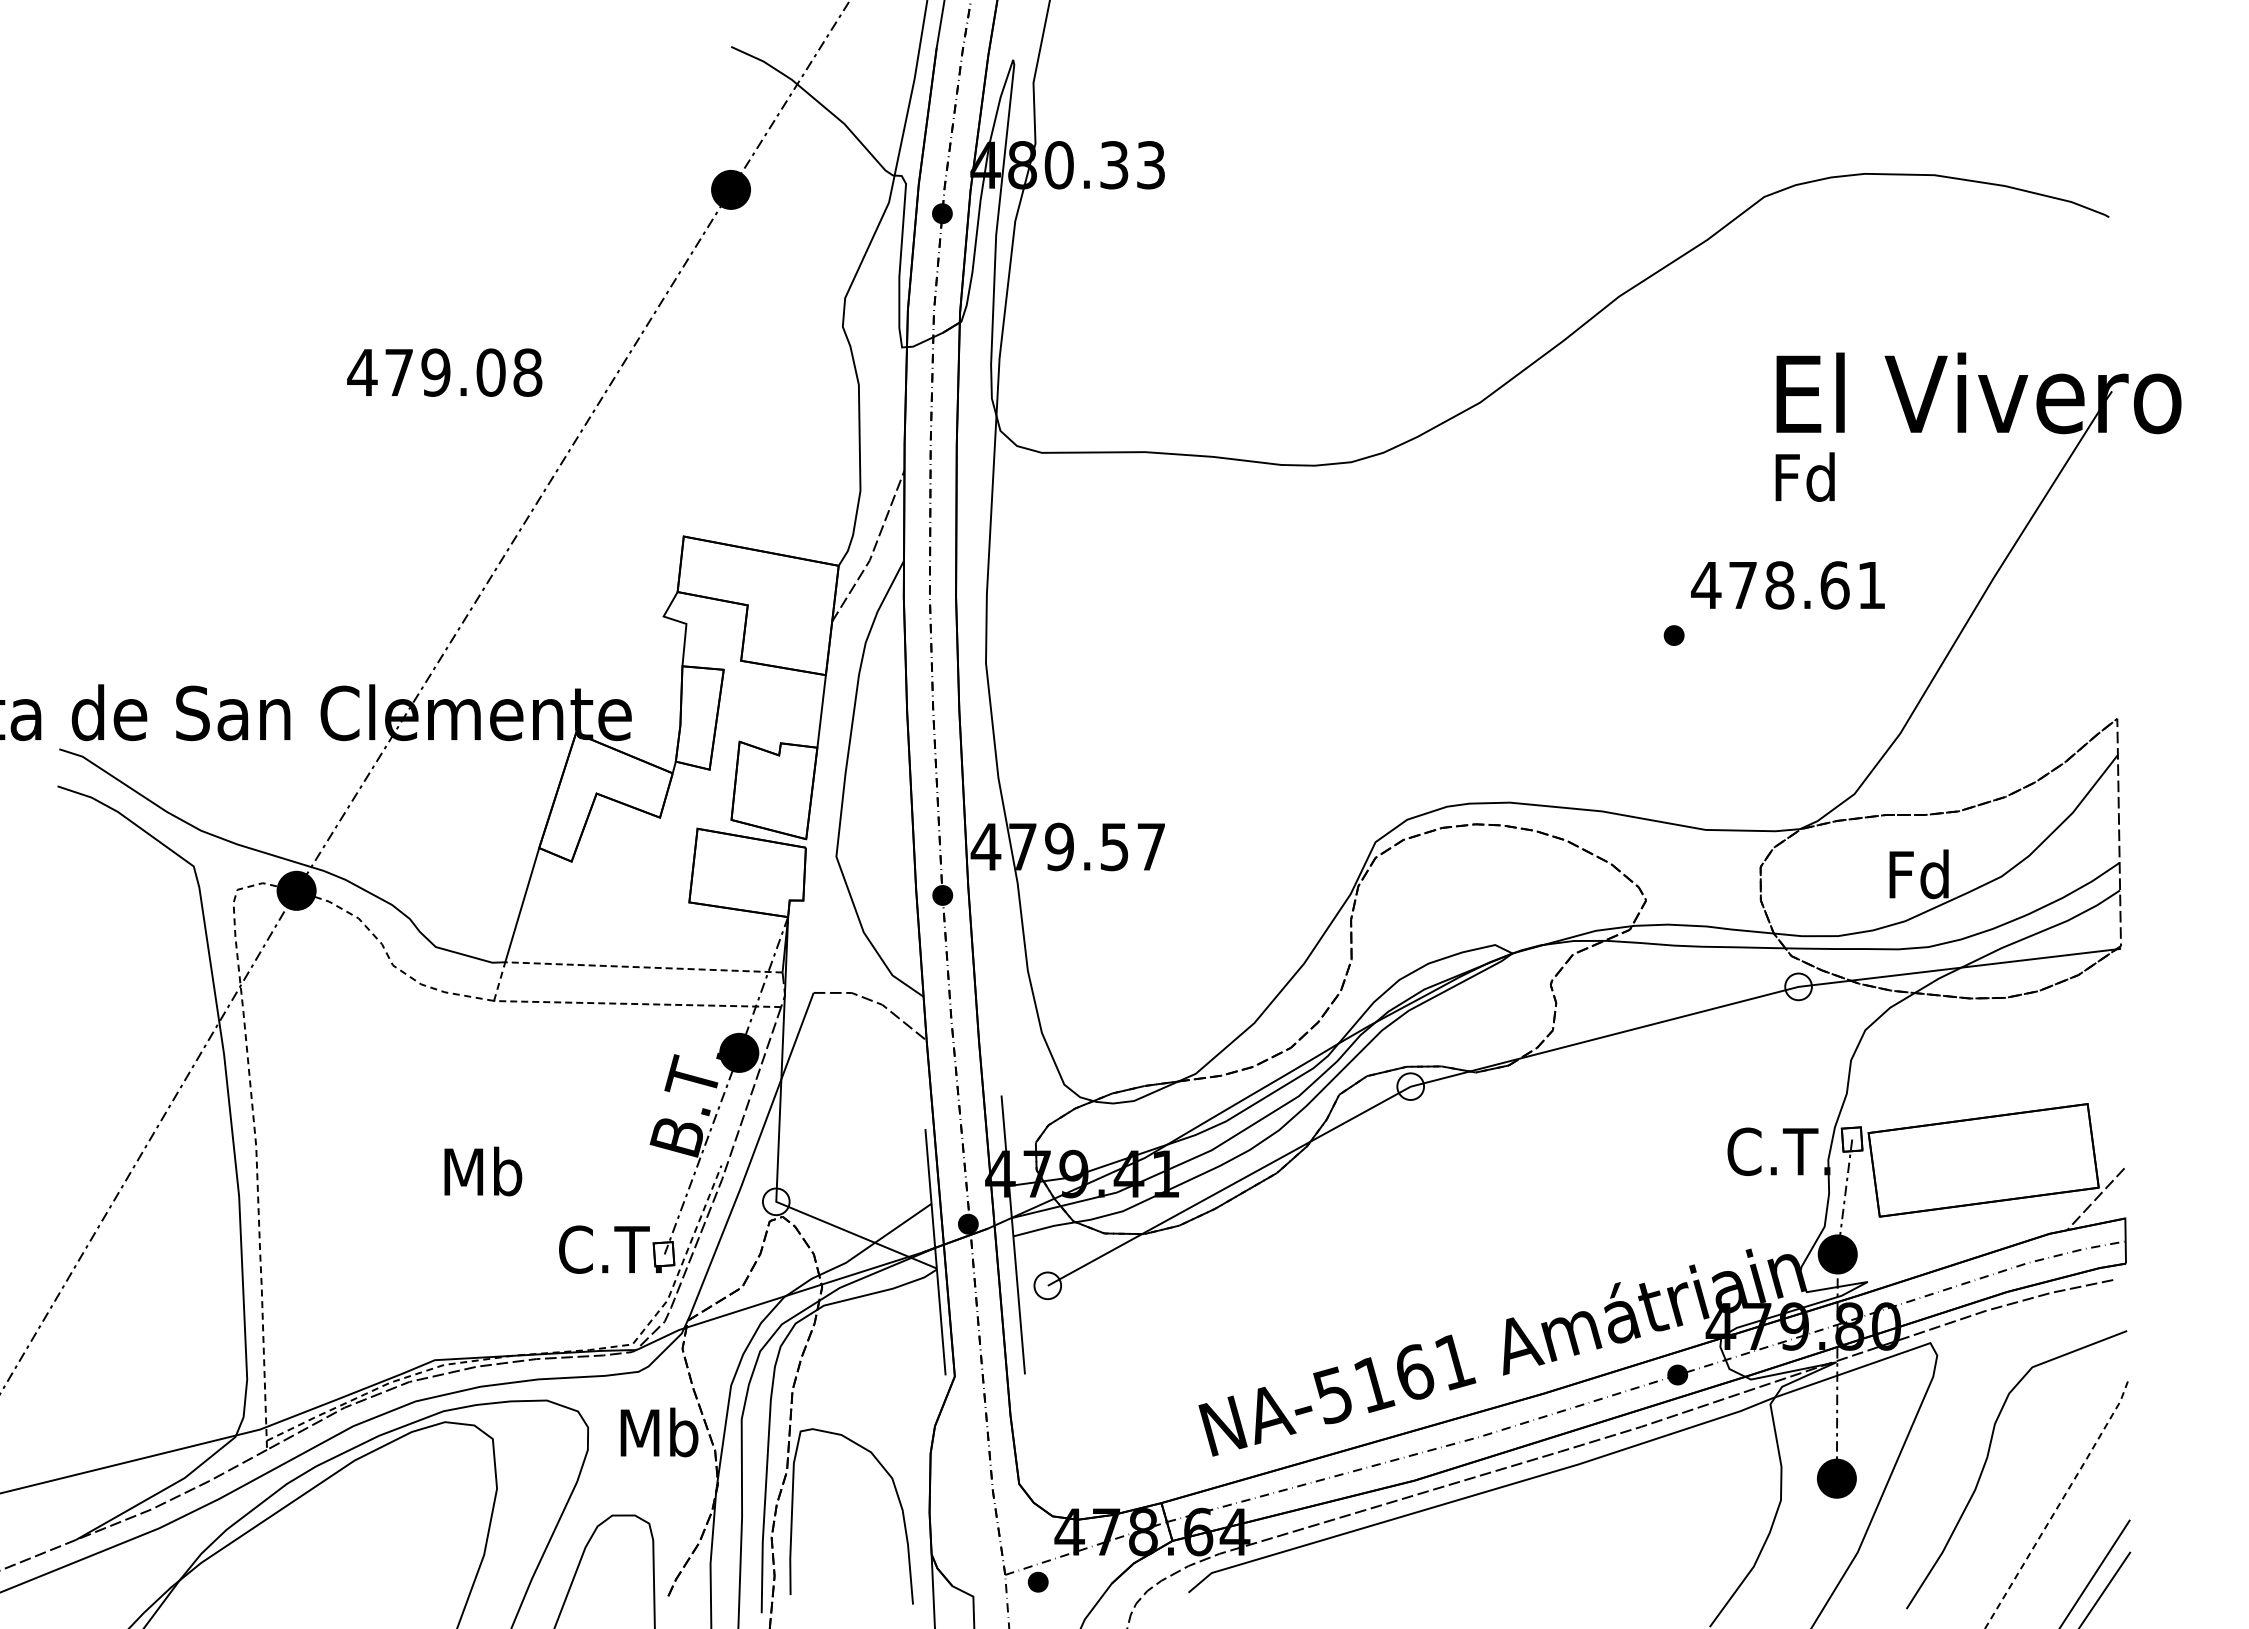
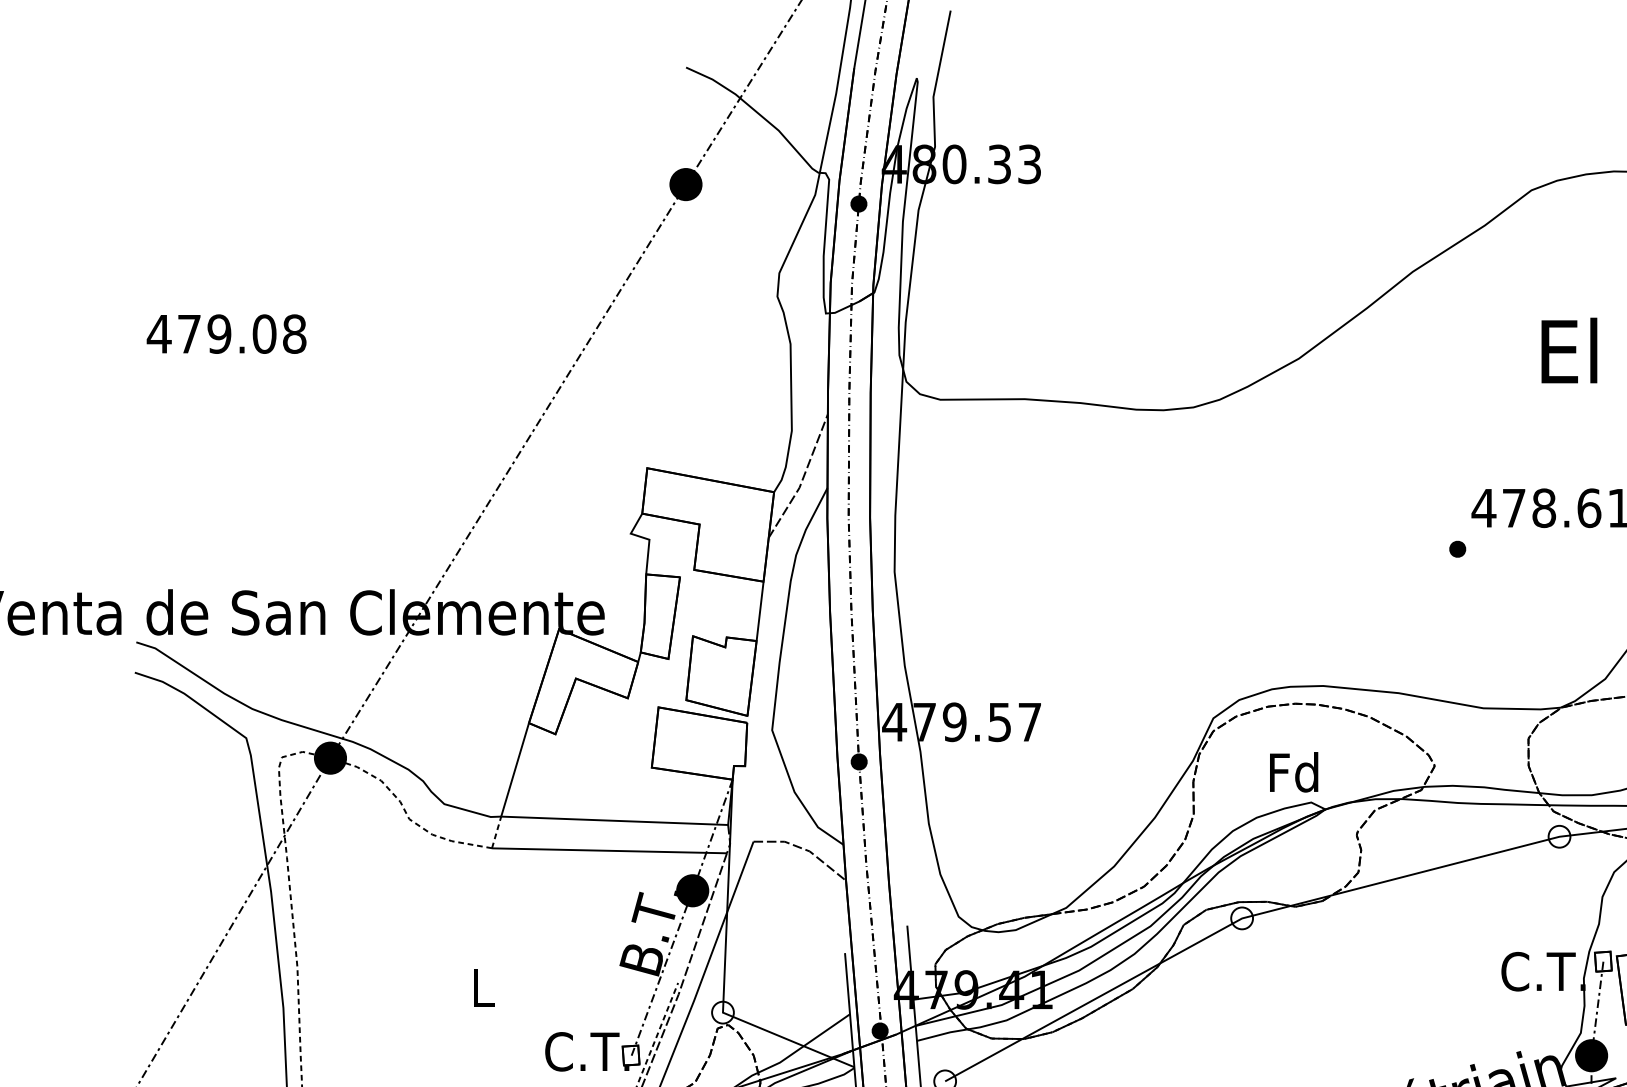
text: (444, 372) -> (226, 334), moved
text: (1804, 476) -> (1293, 771), moved
line: (643, 967) -> (614, 820), dashed -> solid
line: (636, 1004) -> (608, 851), dashed -> solid
text: (483, 1171) -> (483, 987), Mb -> L

